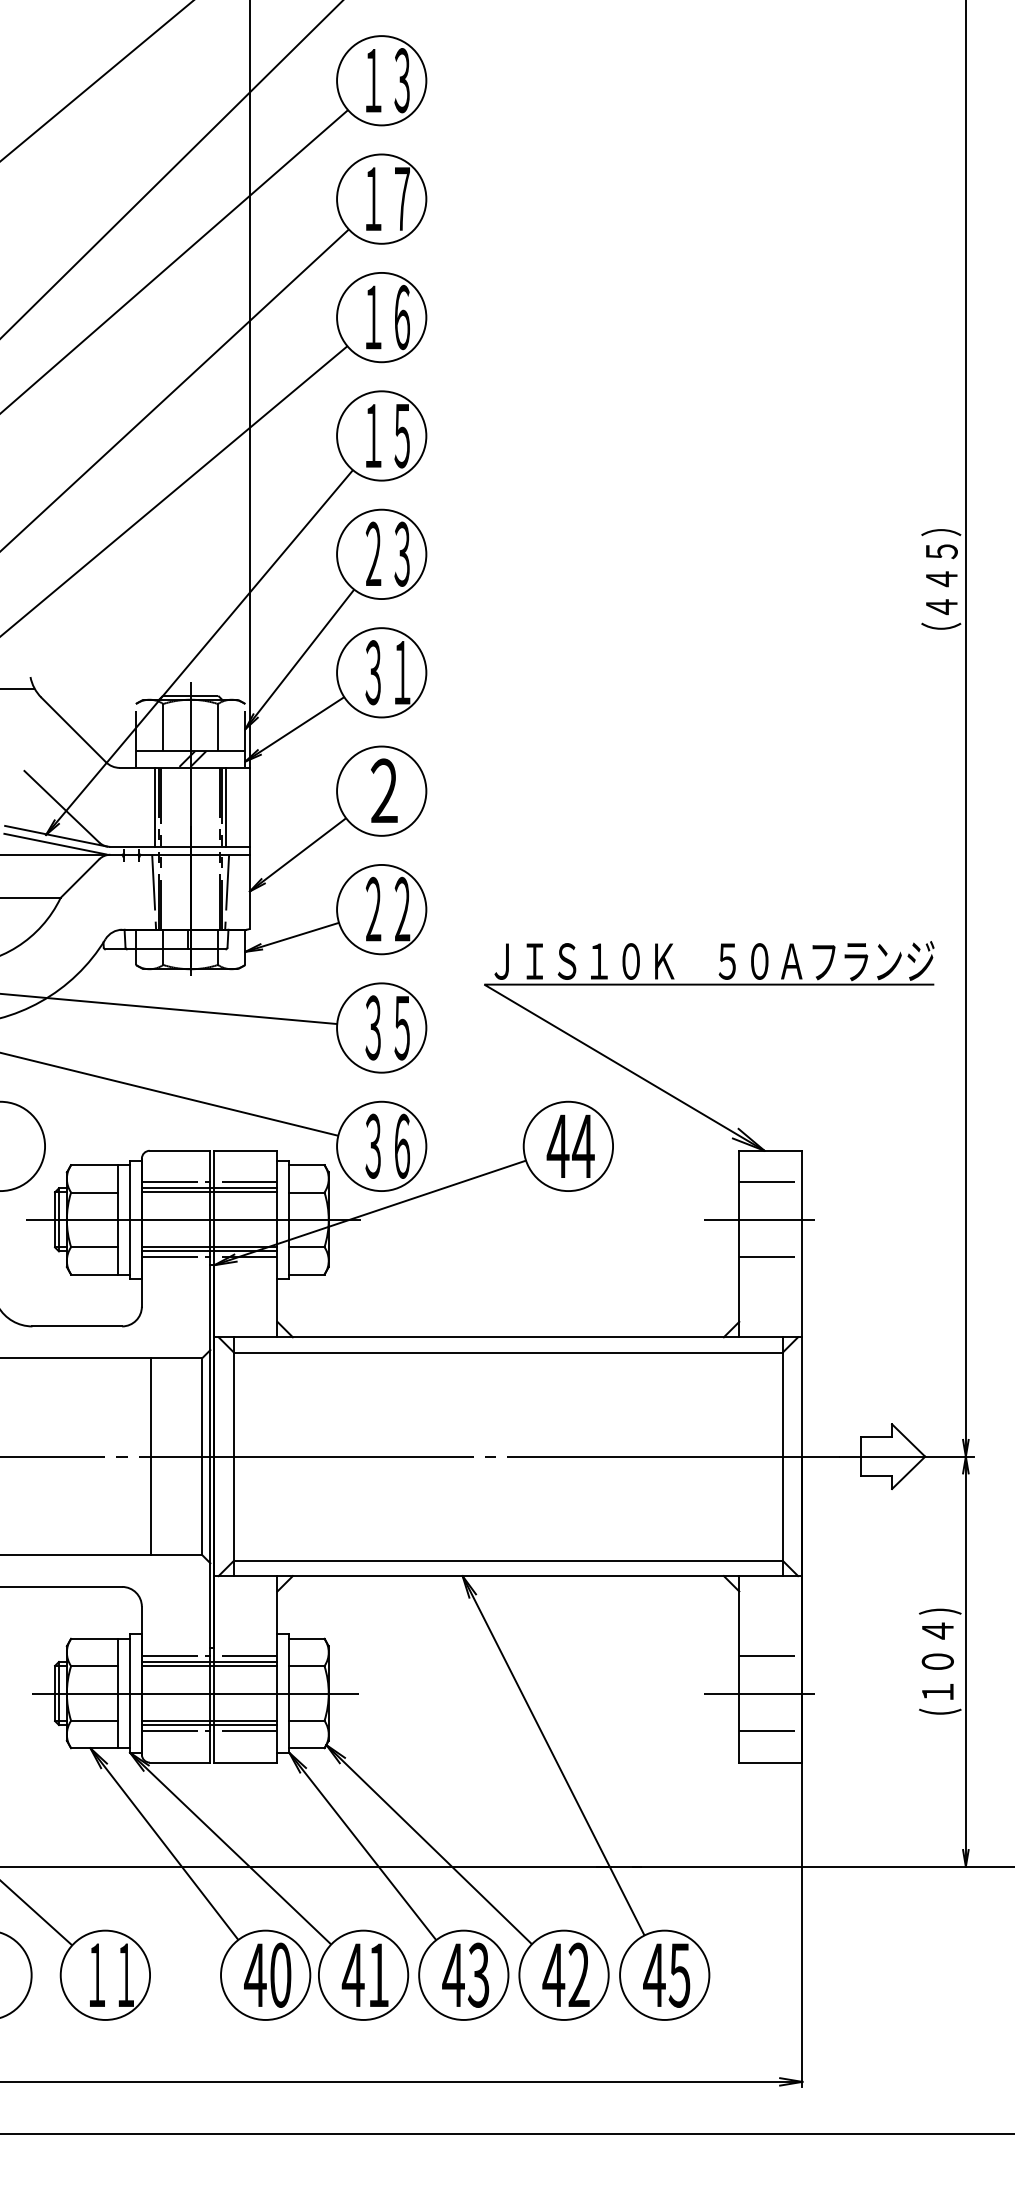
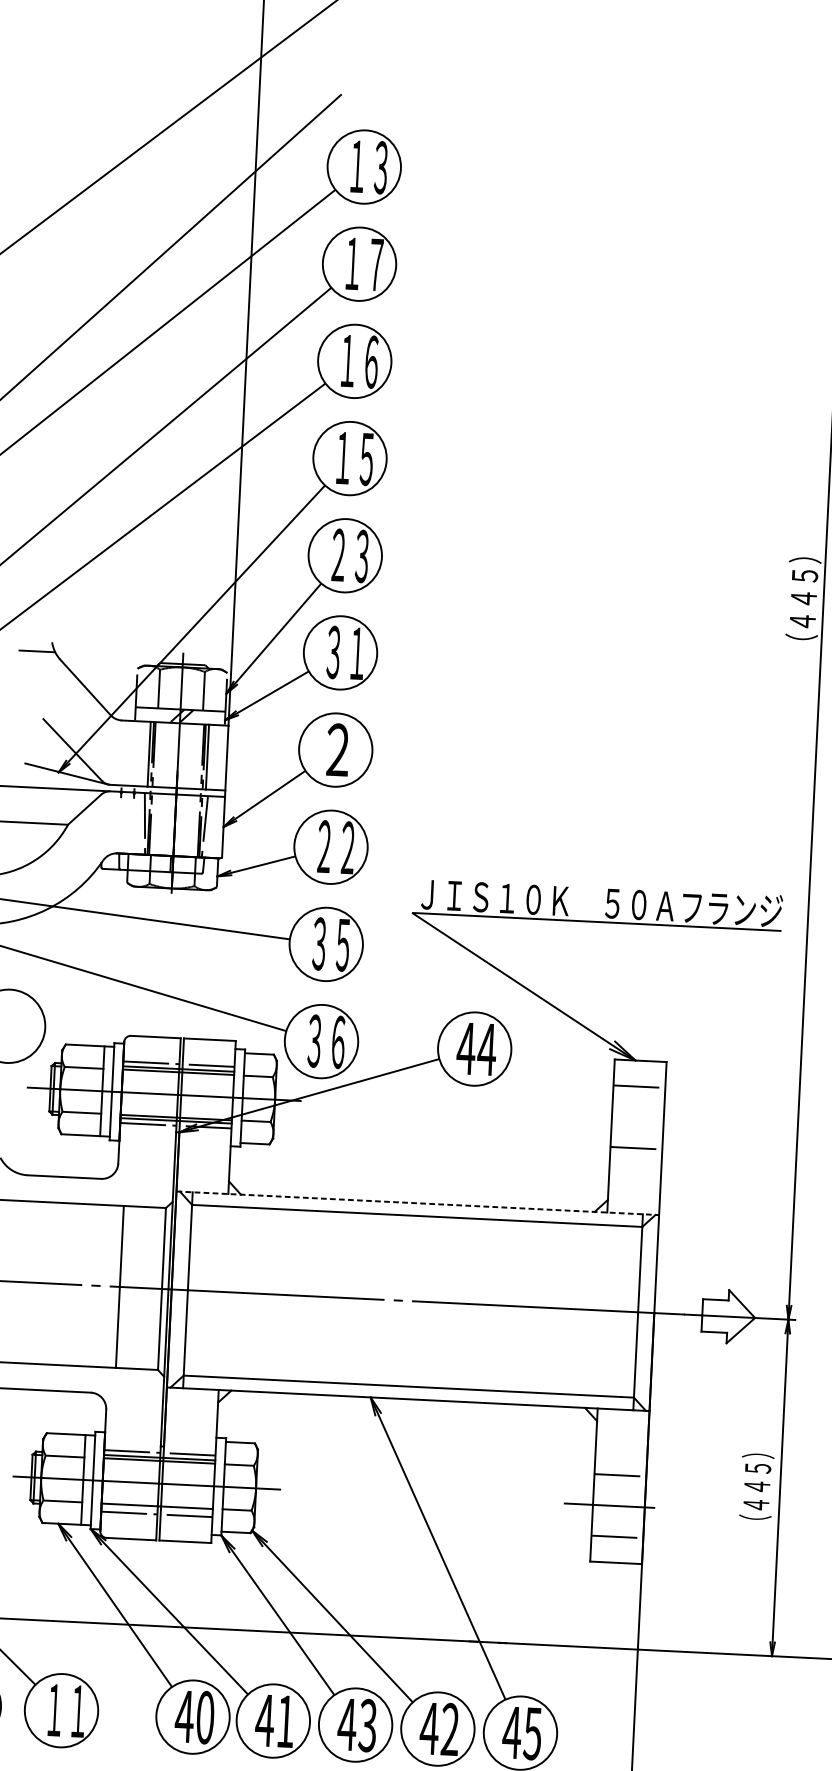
line: (55, 843) -> (65, 779), removed
line: (759, 1219) -> (628, 1116), removed
line: (508, 1337) -> (417, 1203), solid -> dashed
text: (939, 1661) -> (758, 1486), (１０４) -> （４４５）
line: (209, 1725) -> (156, 1509), removed

